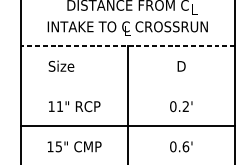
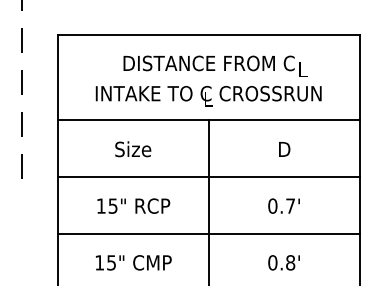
line: (127, 45) -> (208, 120), dashed -> solid
text: (61, 66) -> (133, 149), moved
line: (127, 86) -> (208, 177), added
text: (59, 106) -> (112, 205), 11" -> 15"
text: (185, 106) -> (290, 205), 0.2' -> 0.7'
text: (185, 146) -> (290, 262), 0.6' -> 0.8'

